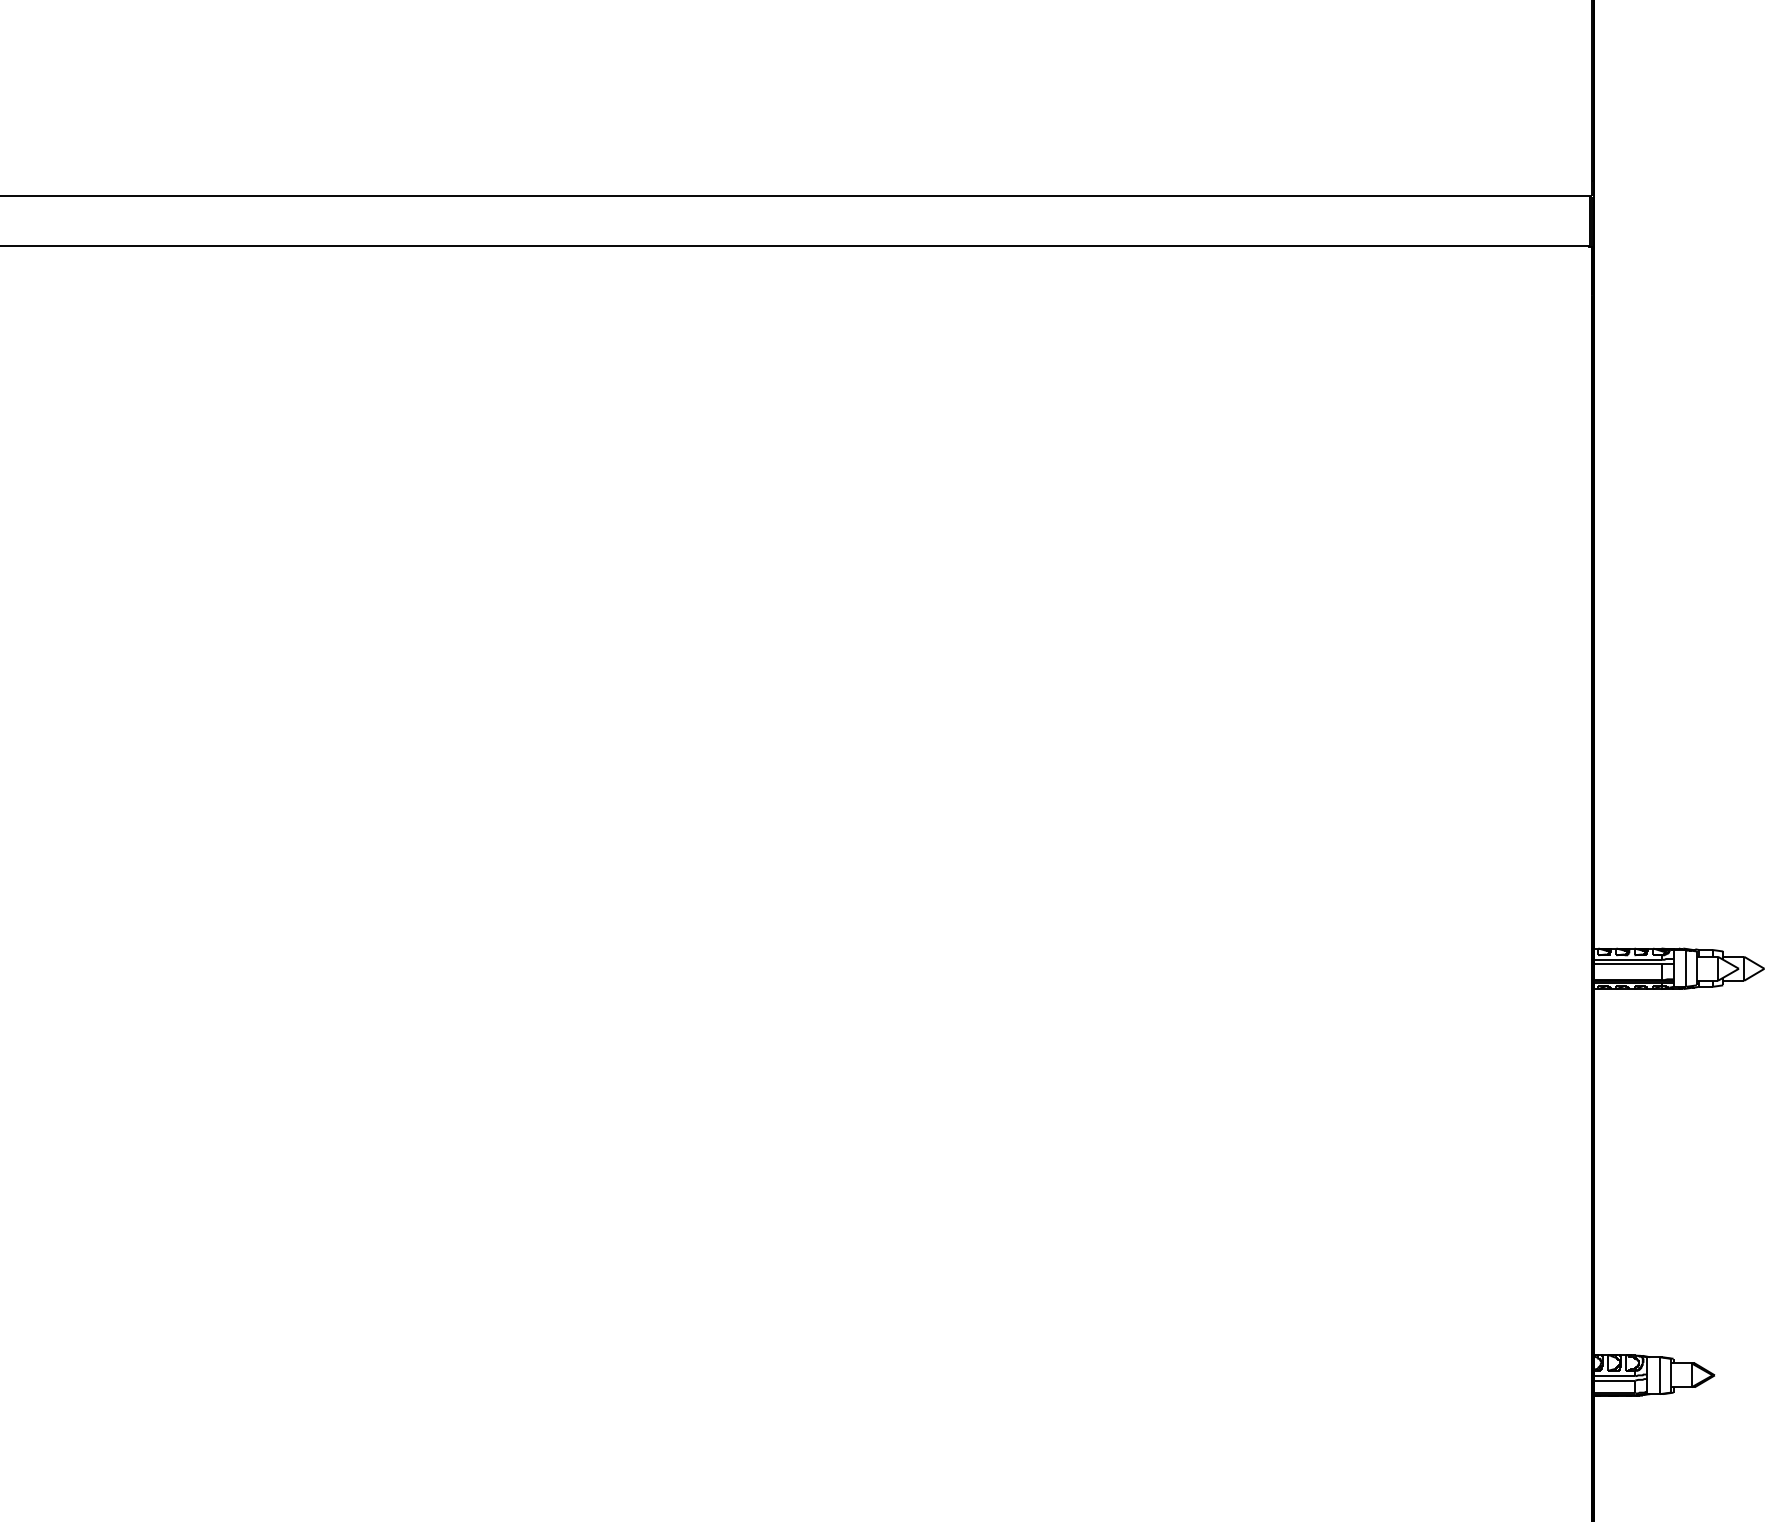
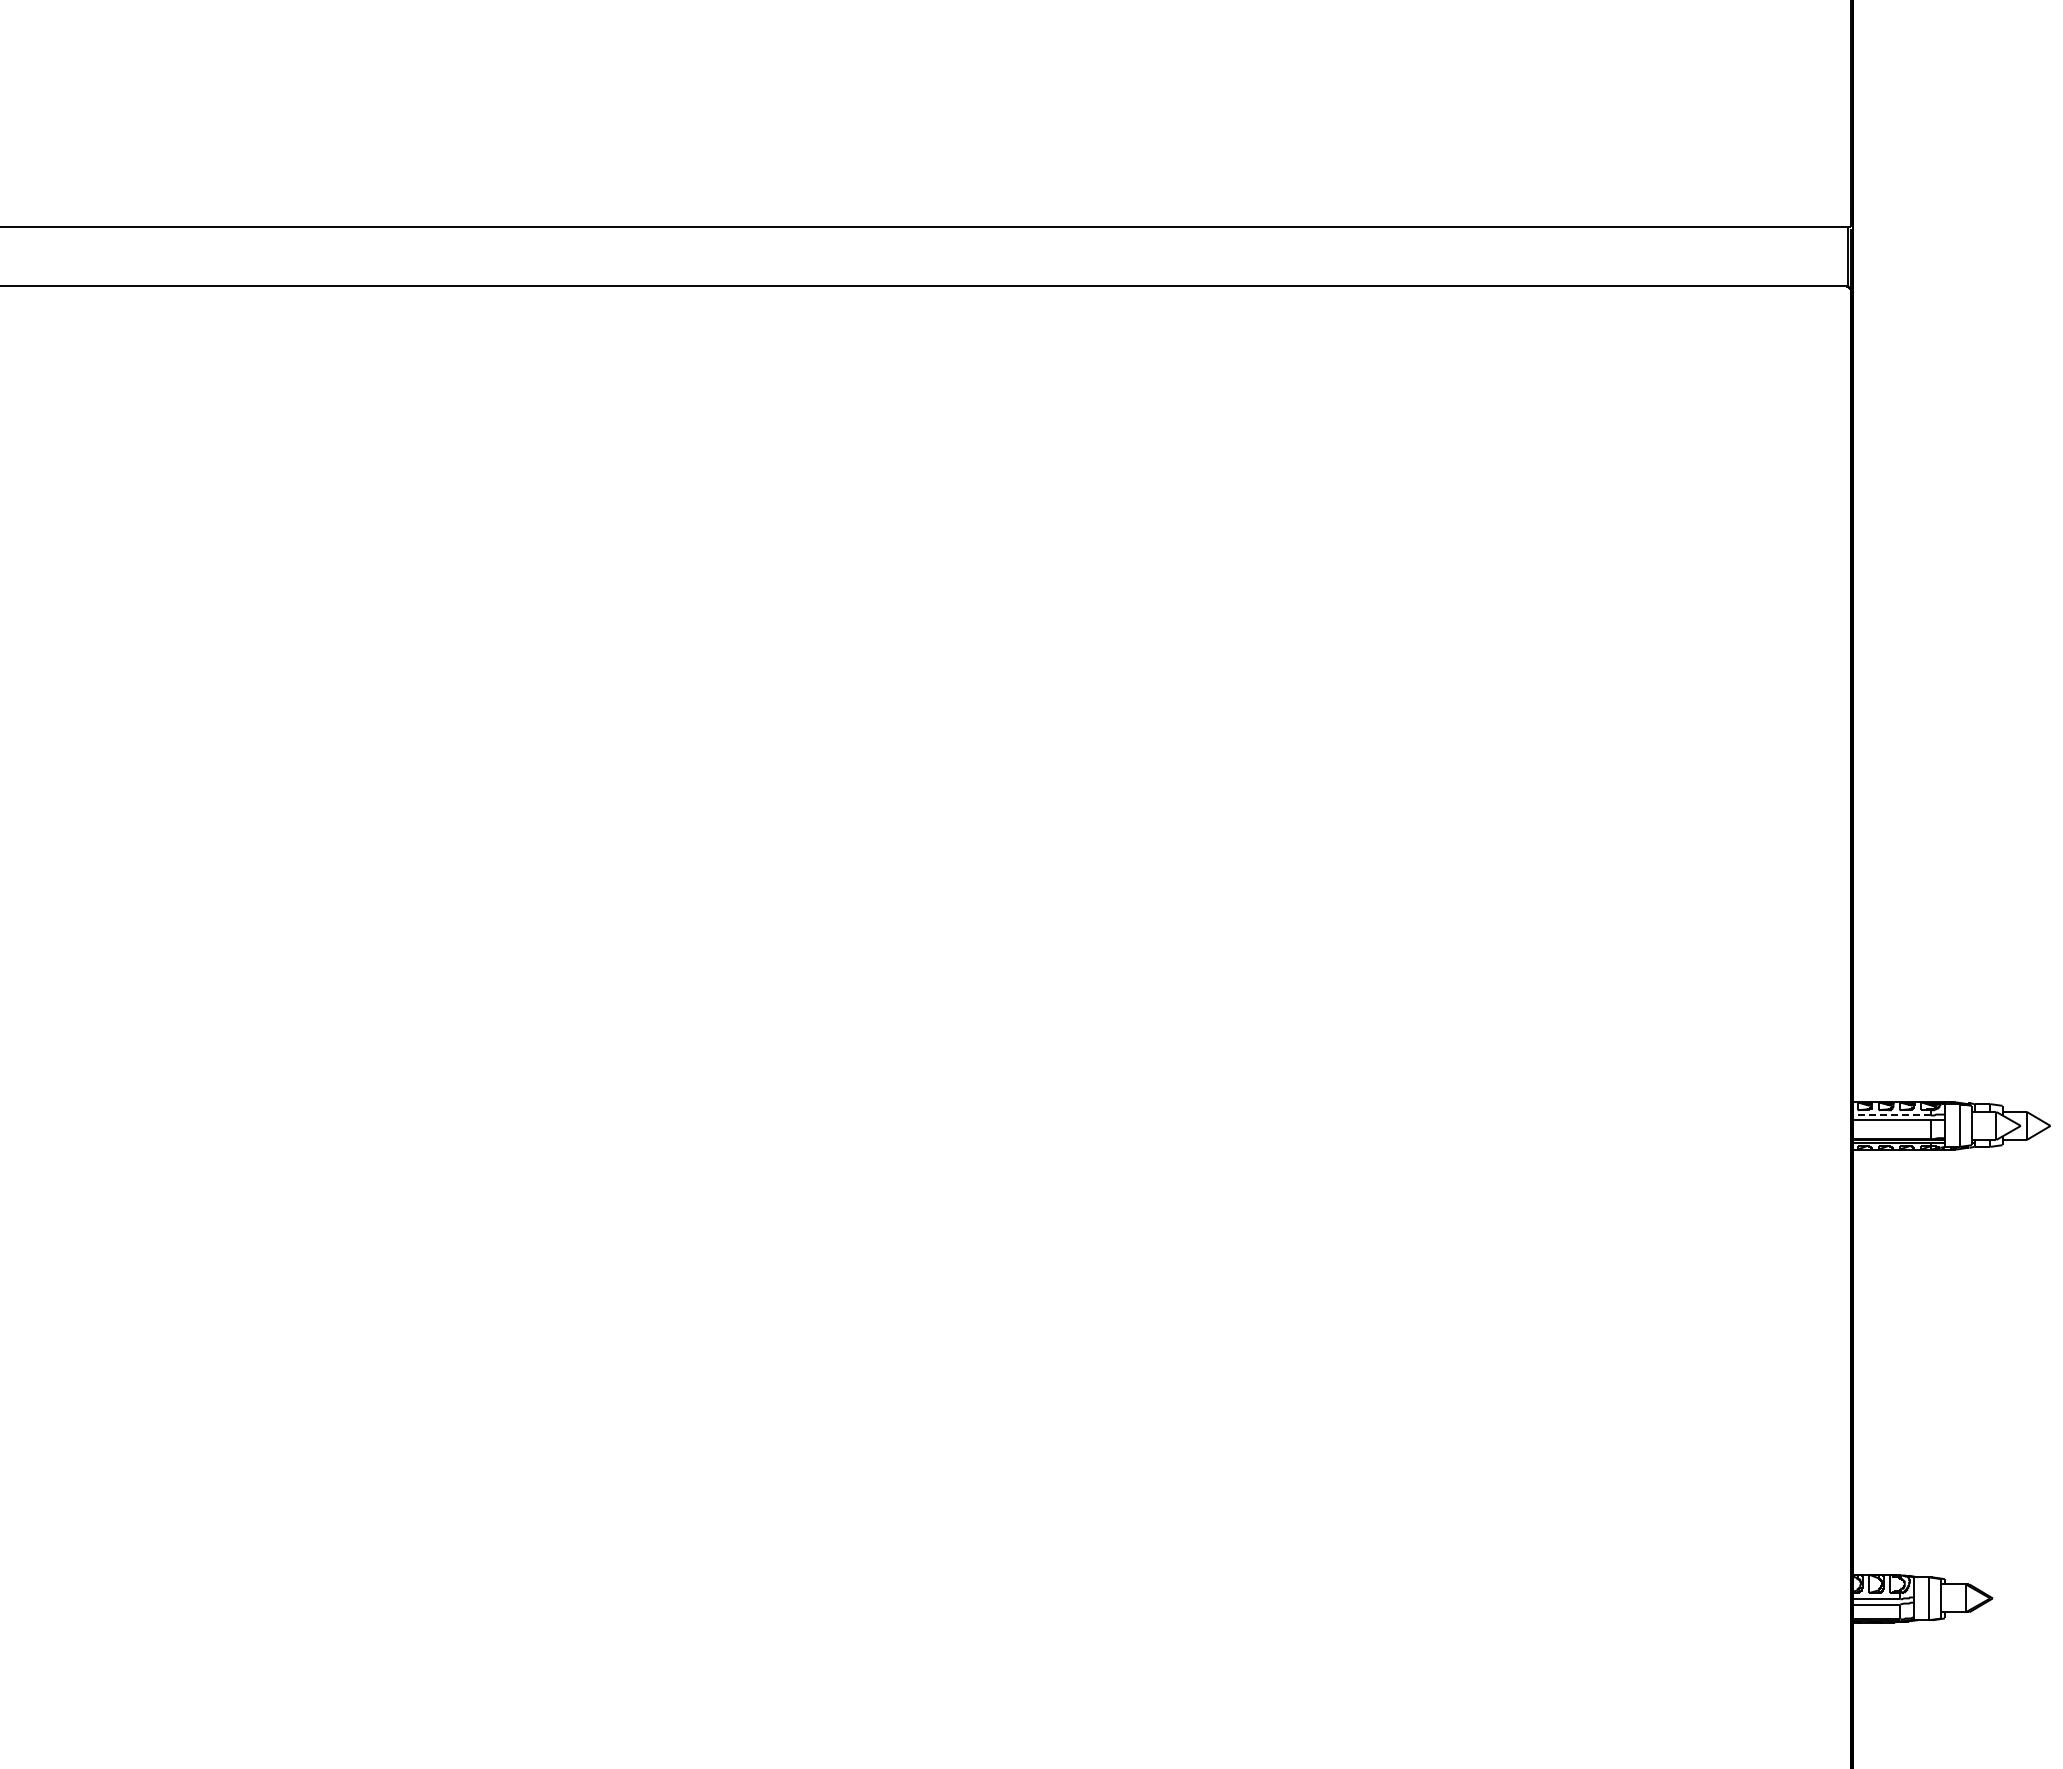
line: (1626, 959) -> (1890, 1115), solid -> dashed

